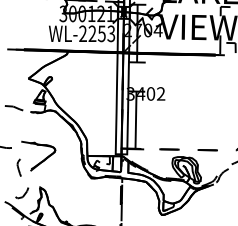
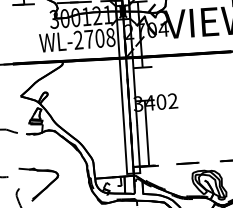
text: (101, 33) -> (99, 38), WL-2253 -> WL-2708

